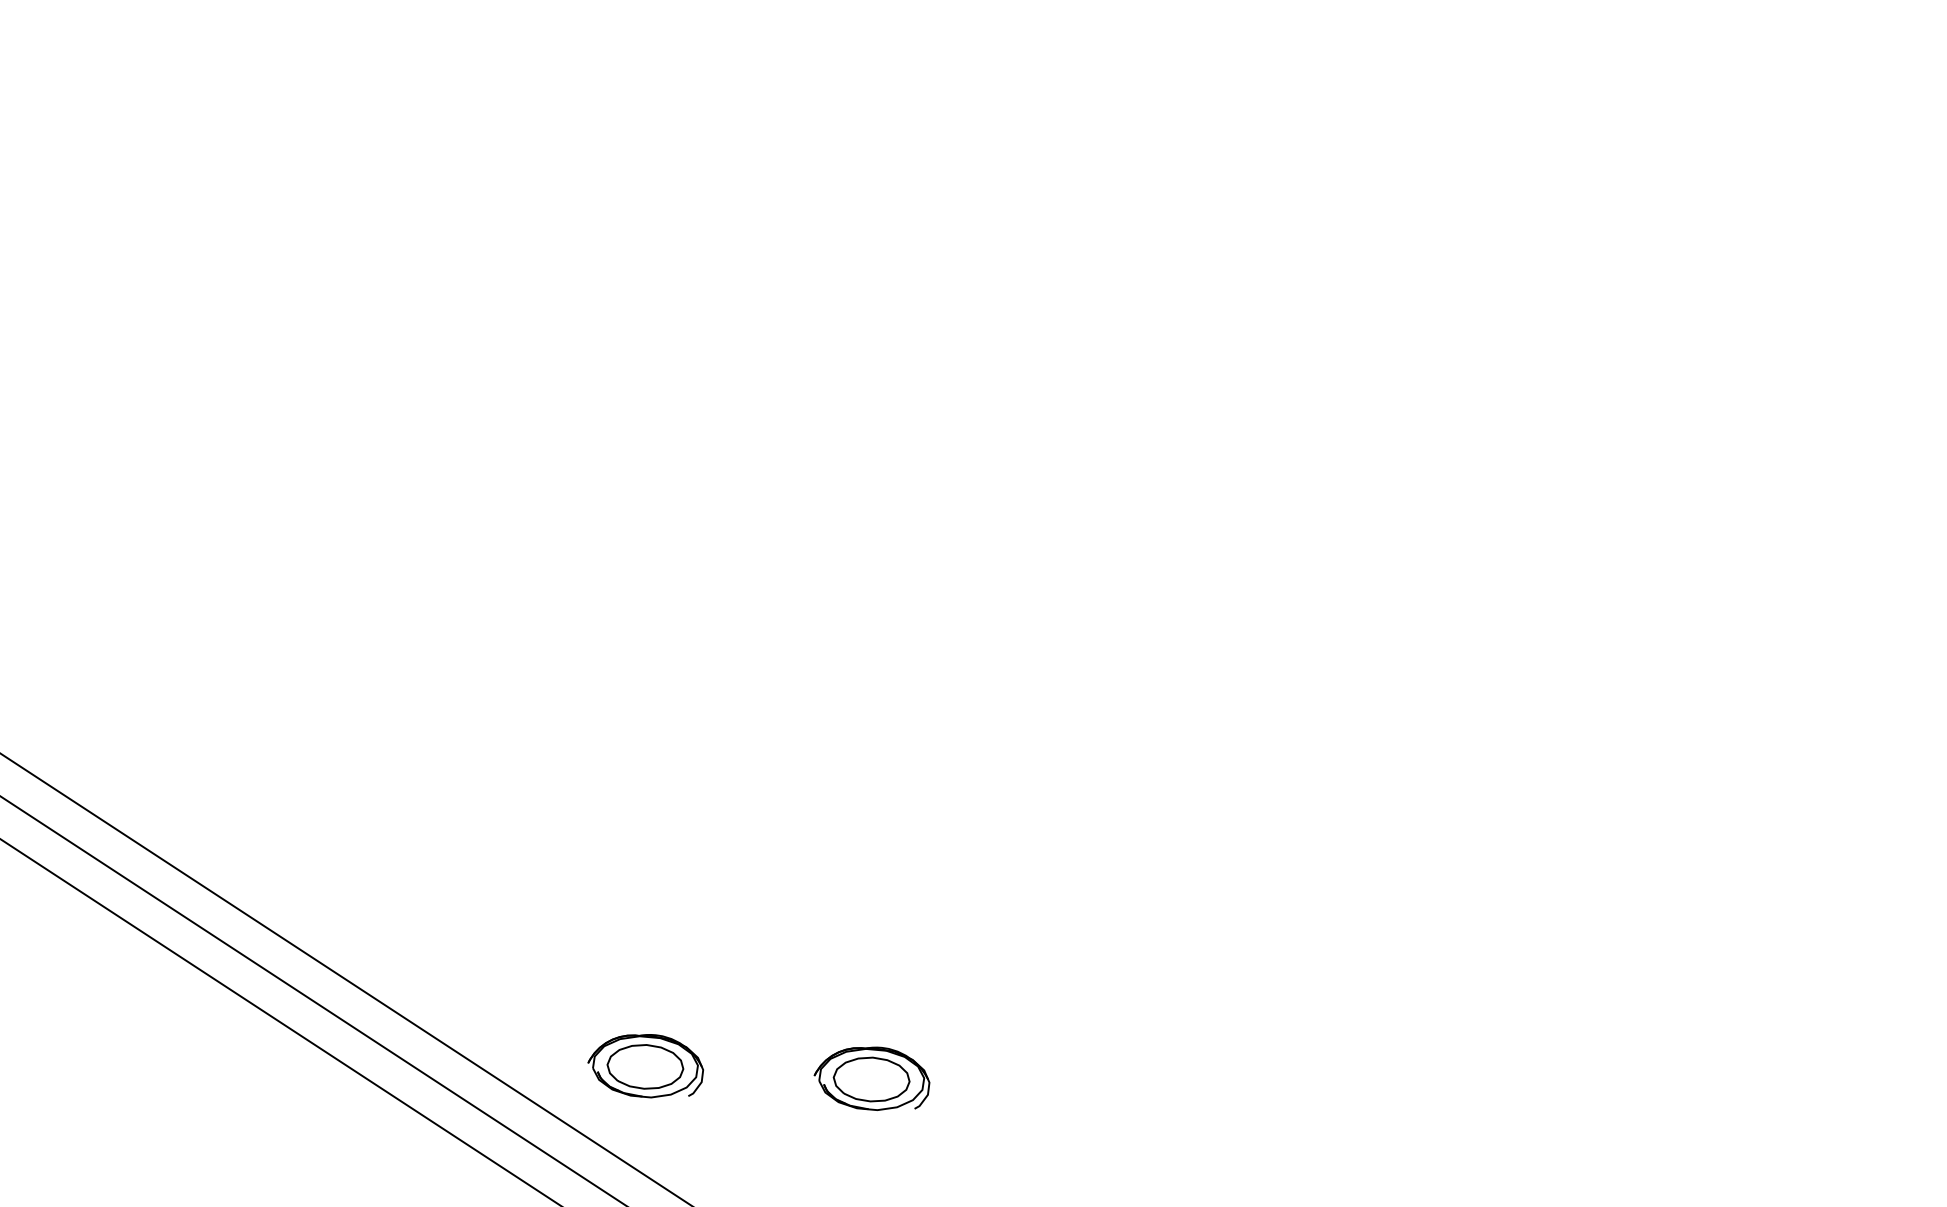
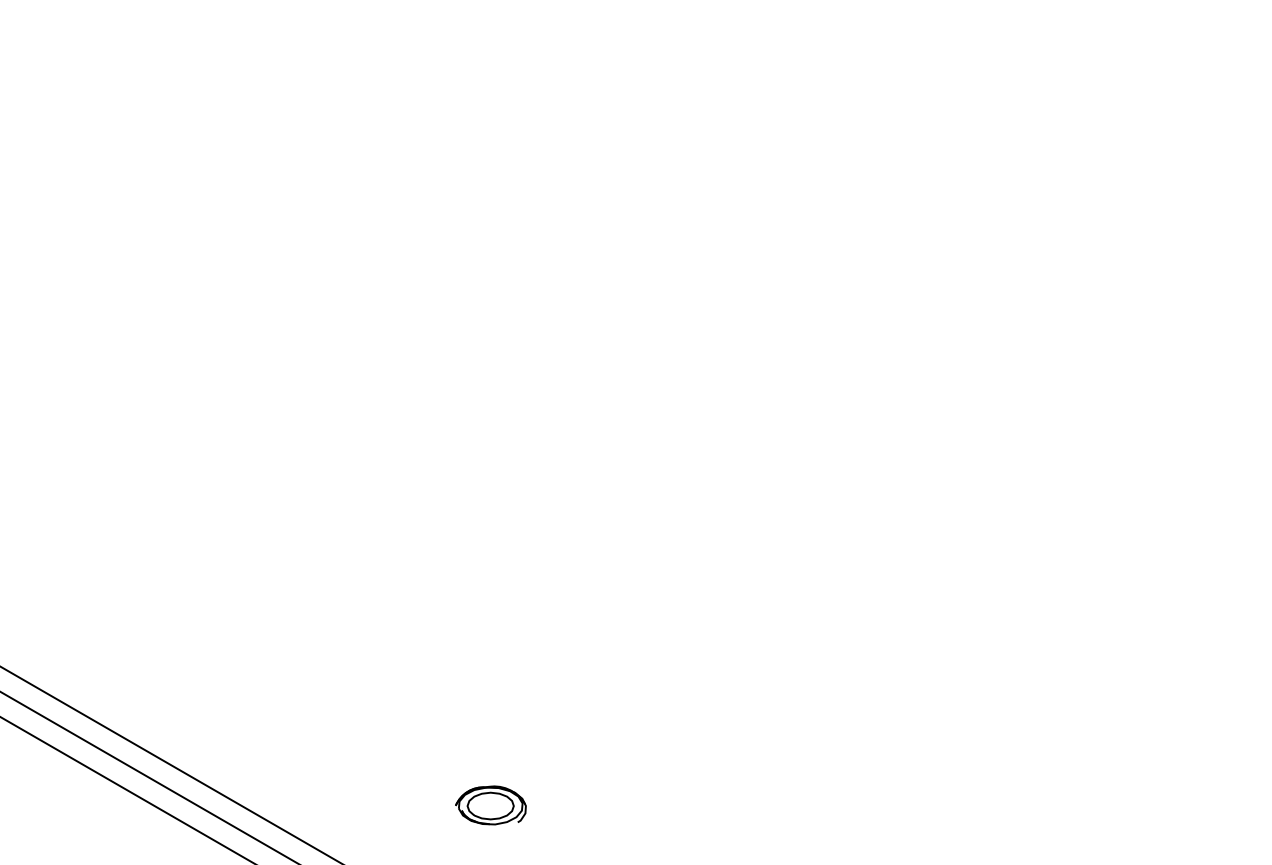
part: (645, 1065) -> (352, 805), removed

